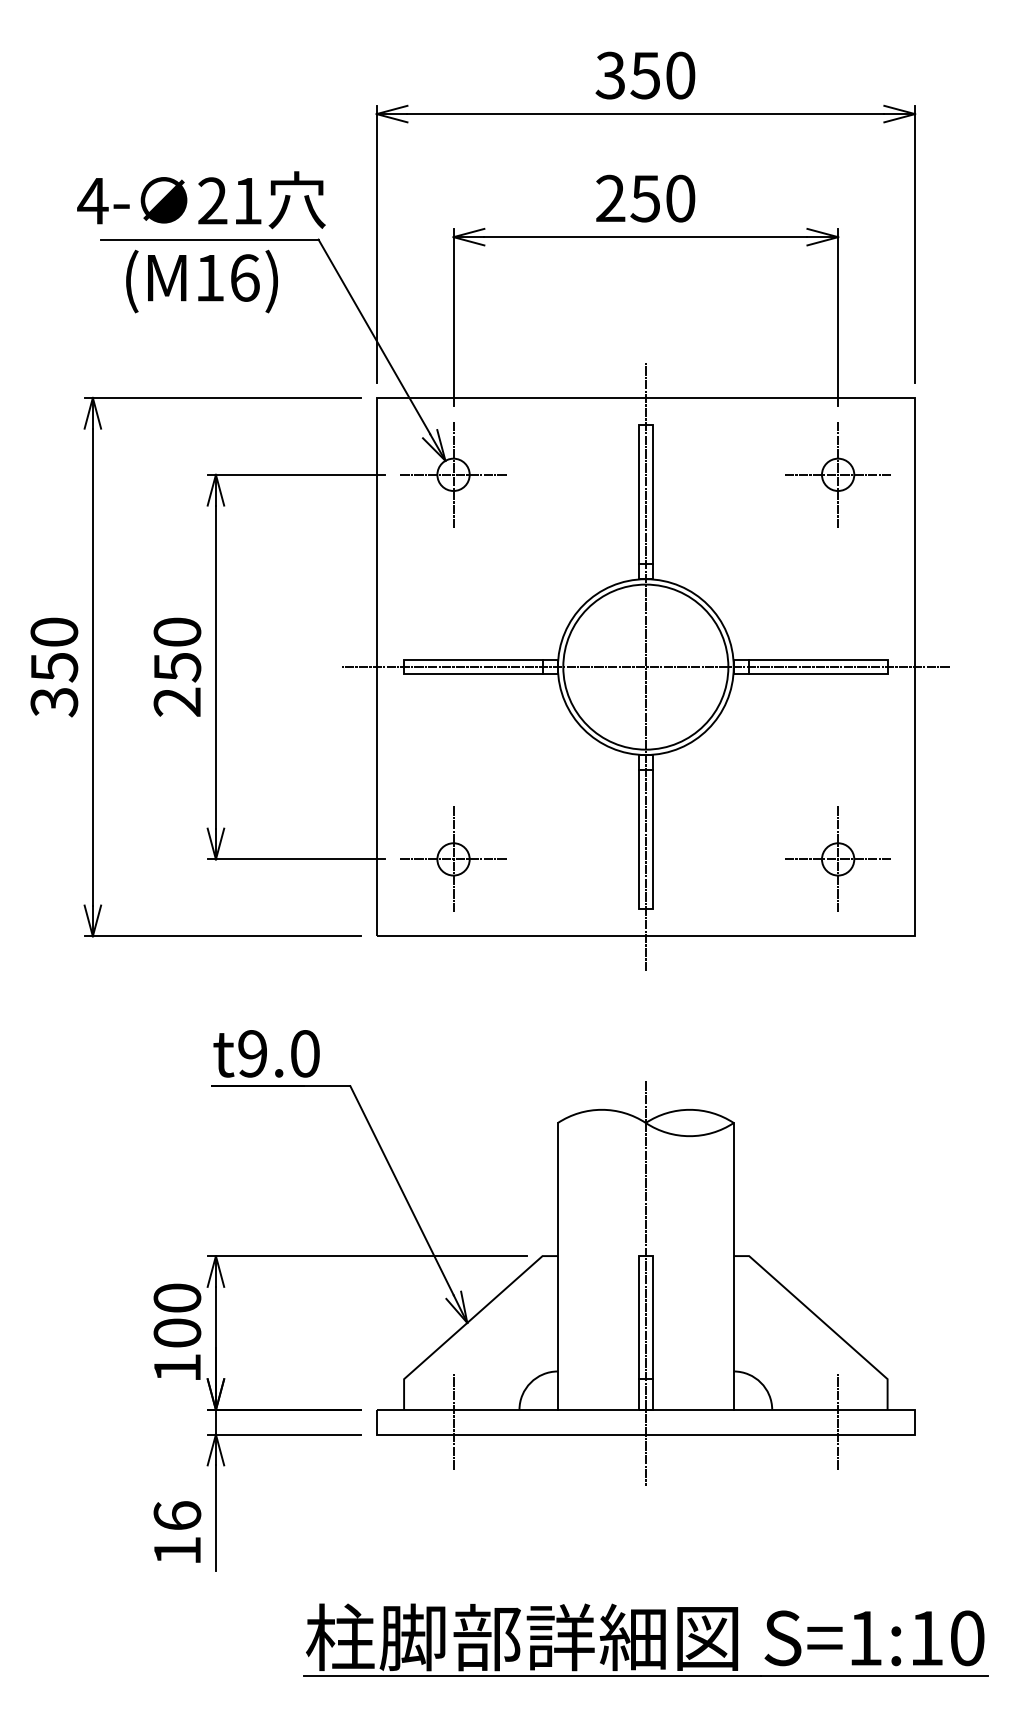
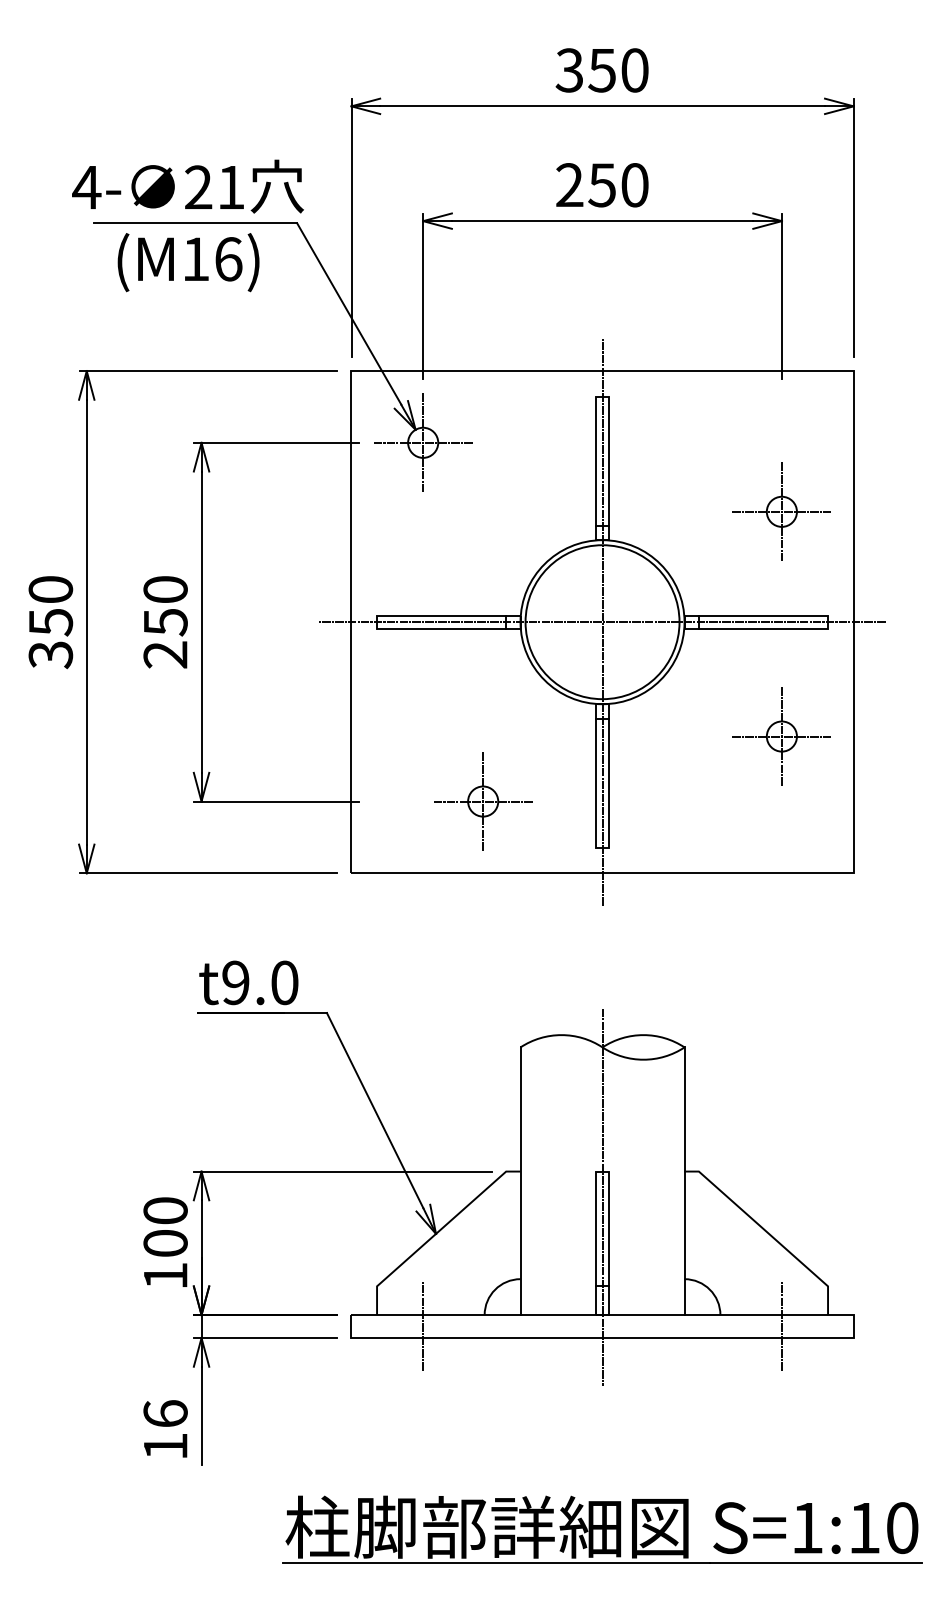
part: (837, 474) -> (781, 511), moved
part: (453, 859) -> (483, 801), moved
part: (837, 859) -> (781, 736), moved

